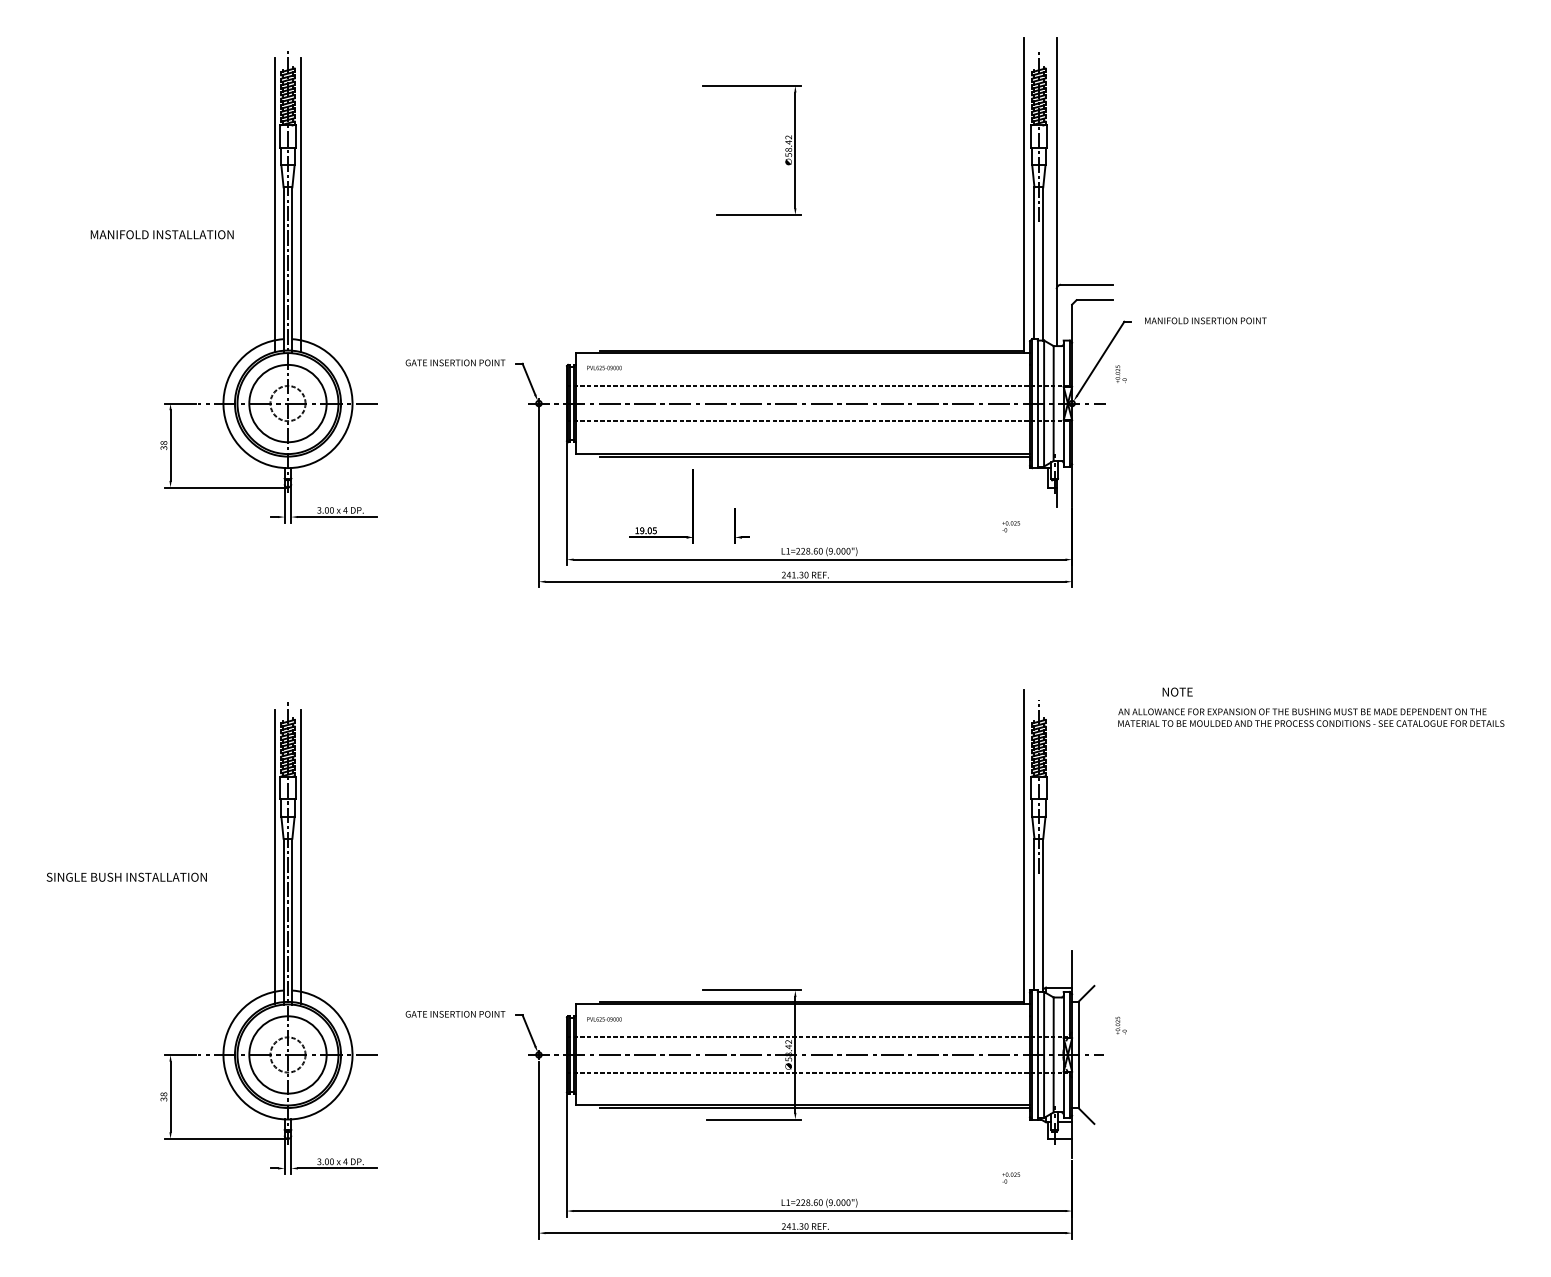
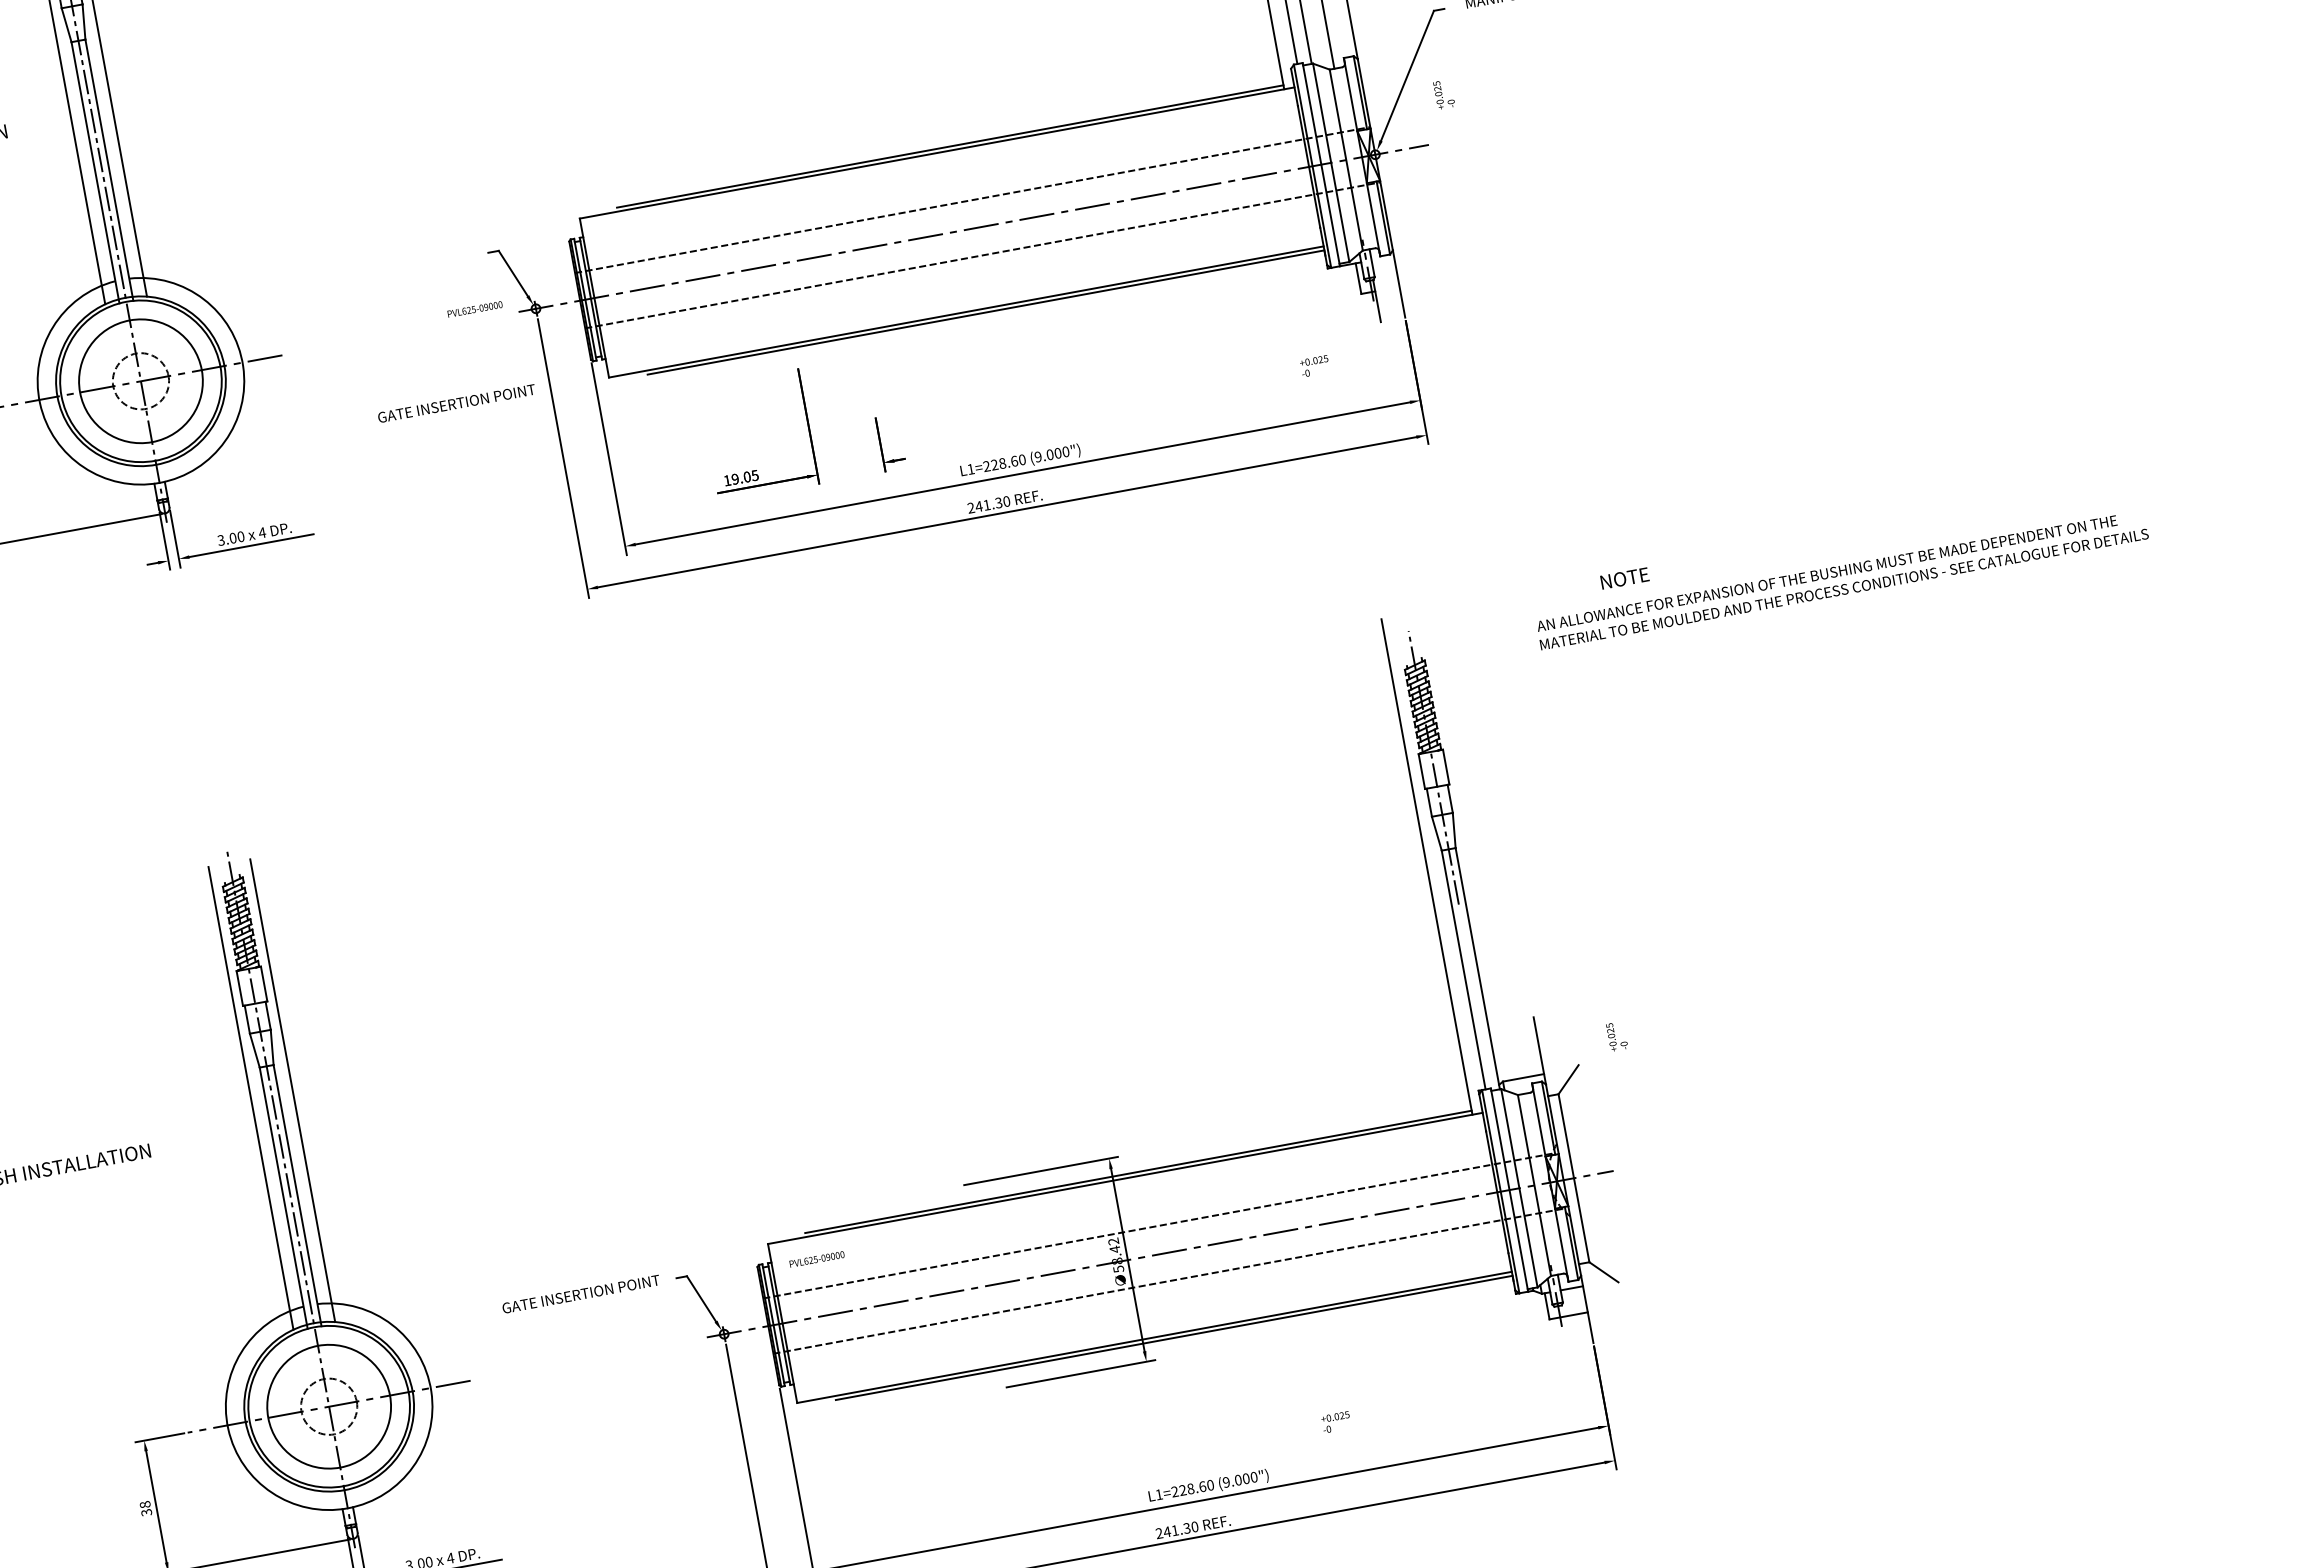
text: (455, 362) -> (456, 402), moved
text: (604, 367) -> (475, 308), moved
text: (1120, 1025) -> (1615, 1036), moved
text: (1011, 1177) -> (1336, 1421), moved

